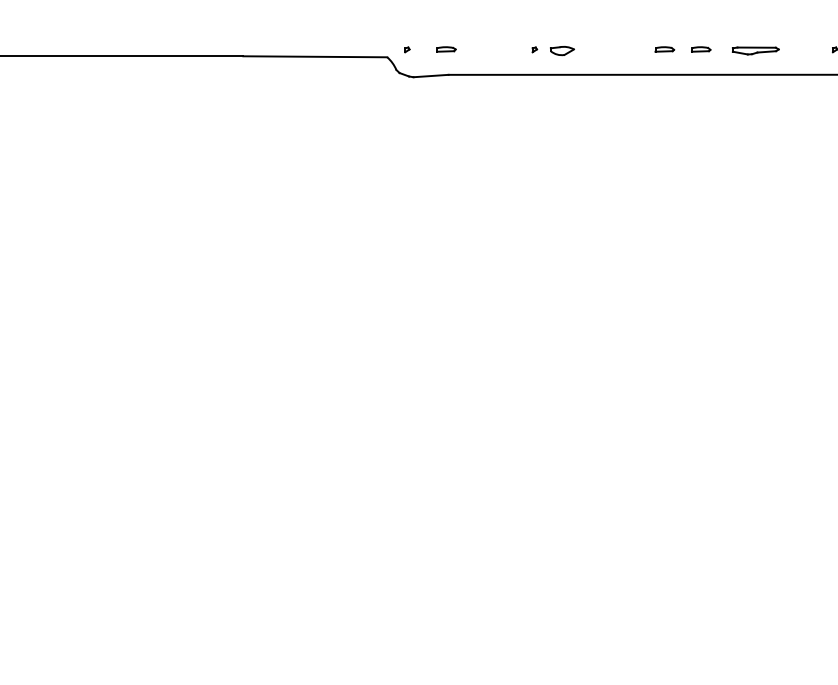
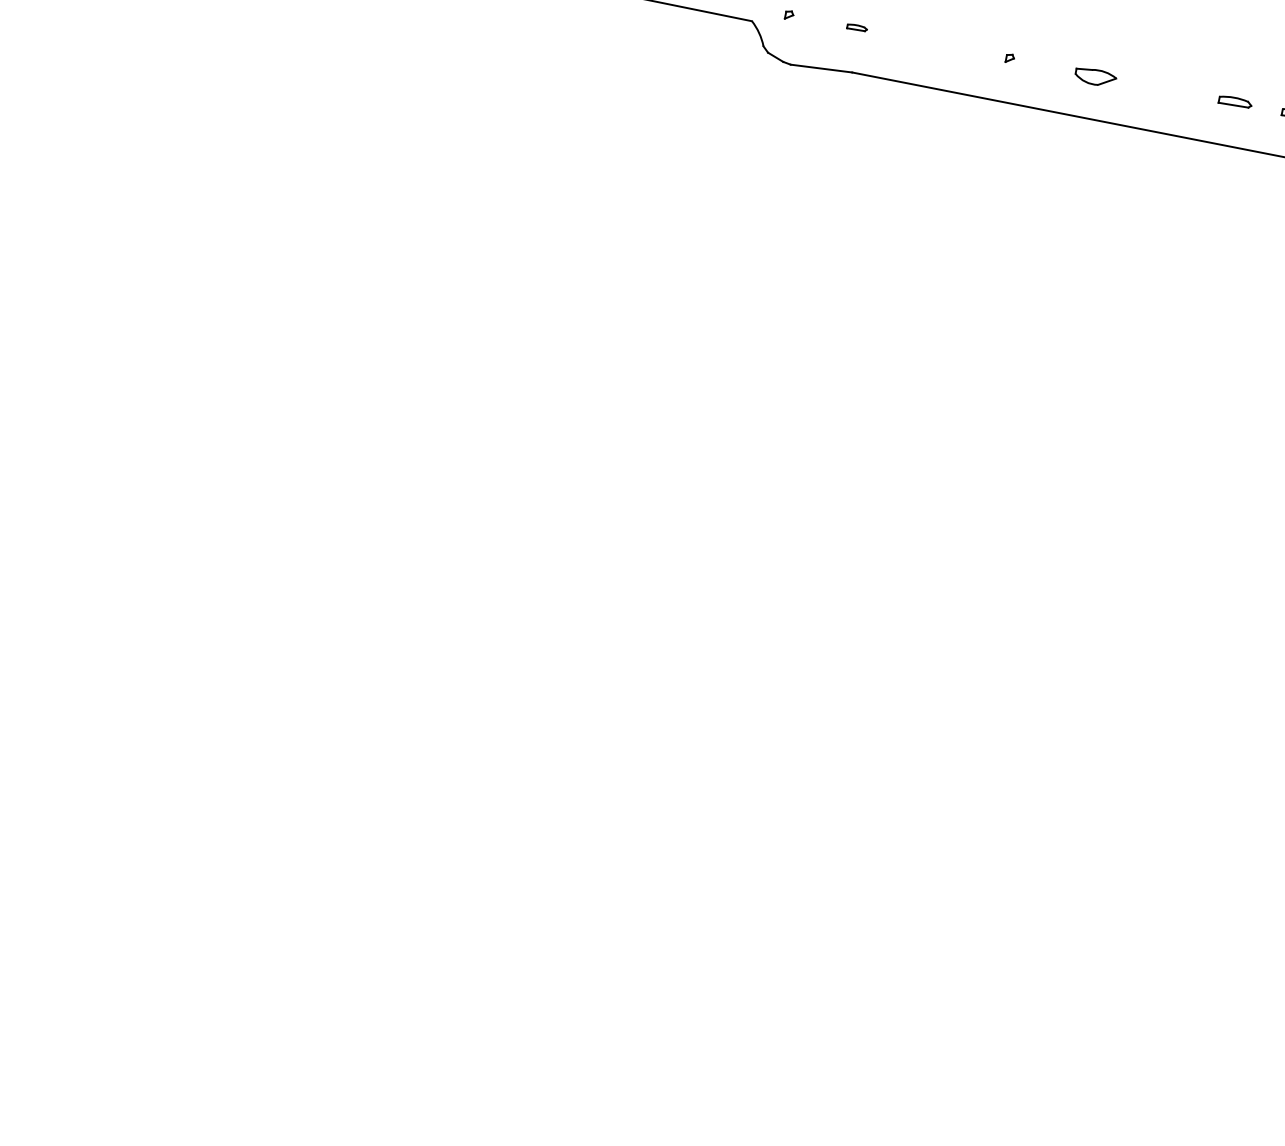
part: (446, 49) -> (857, 27), size x0.6
part: (562, 51) -> (1095, 78), moved

